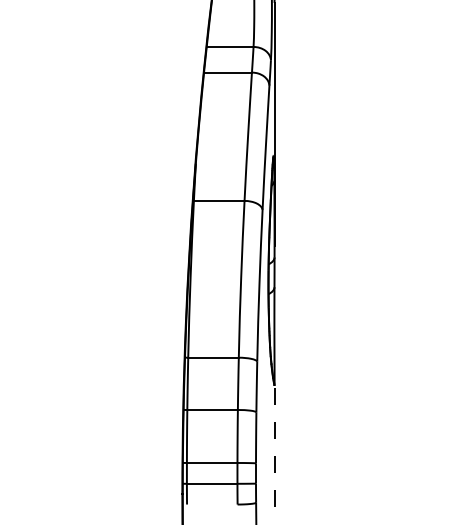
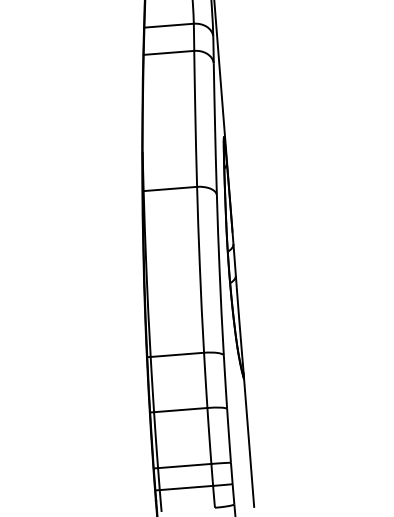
line: (274, 442) -> (248, 439), dashed -> solid

